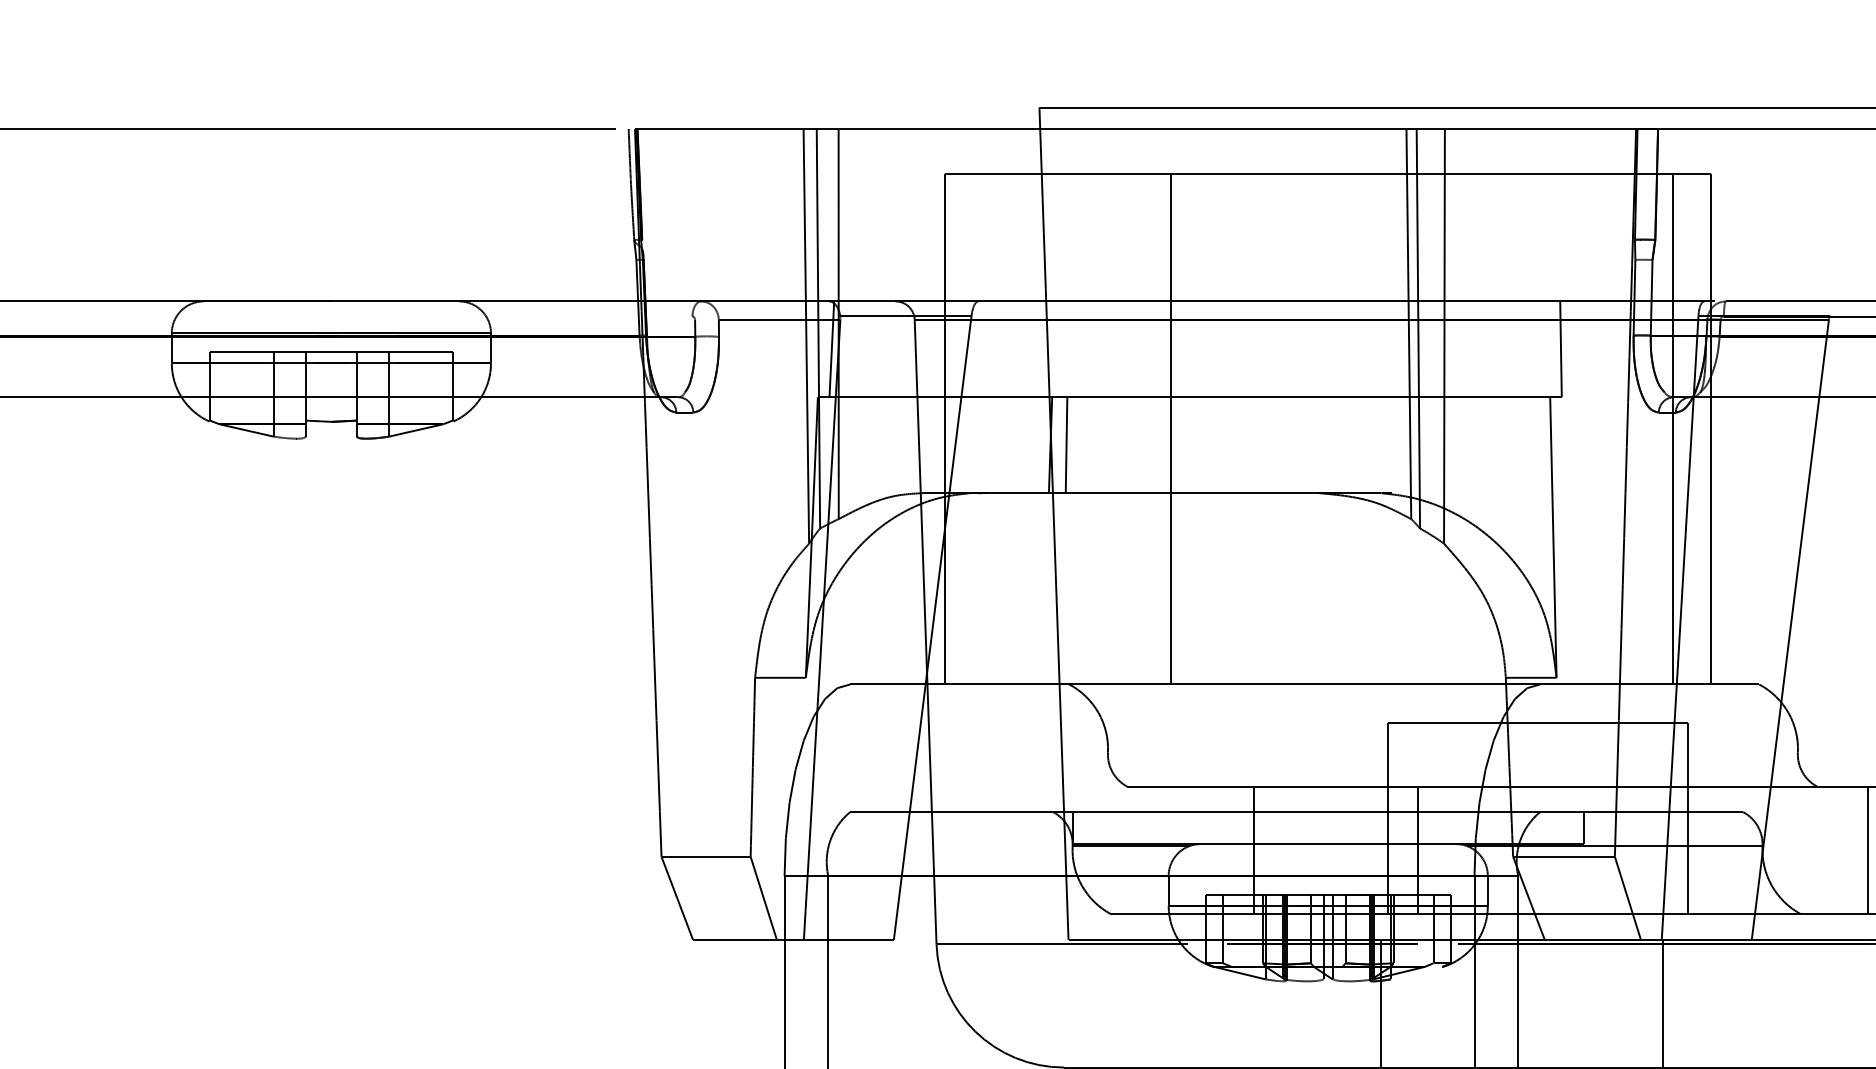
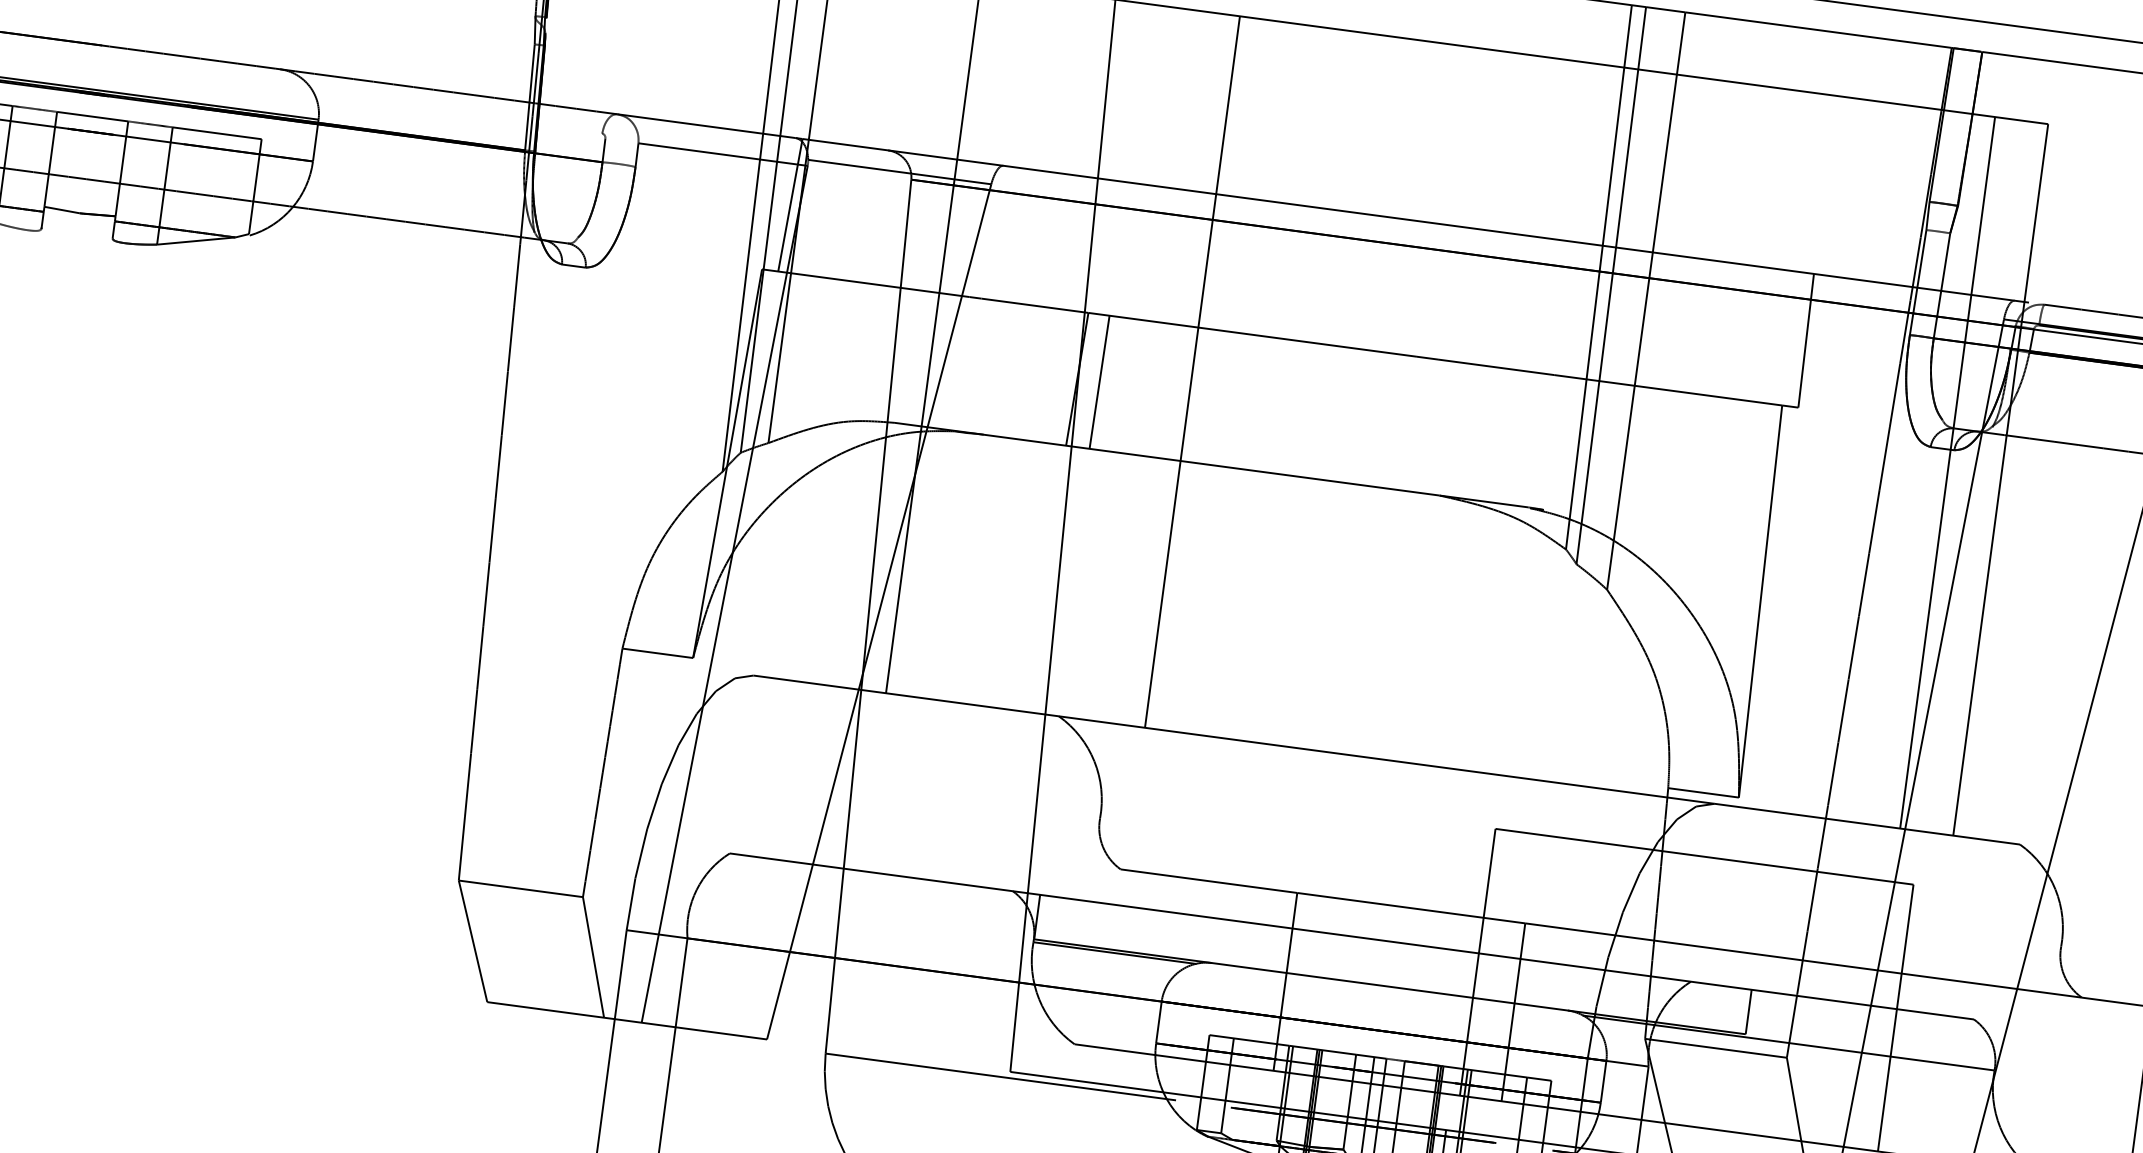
line: (1171, 428) -> (1193, 371), moved

